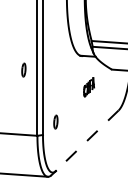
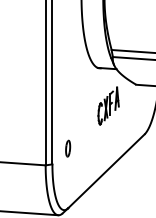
part: (23, 69) -> (28, 84), removed
part: (88, 87) -> (107, 106), size x1.67
line: (87, 140) -> (106, 171), dashed -> solid

